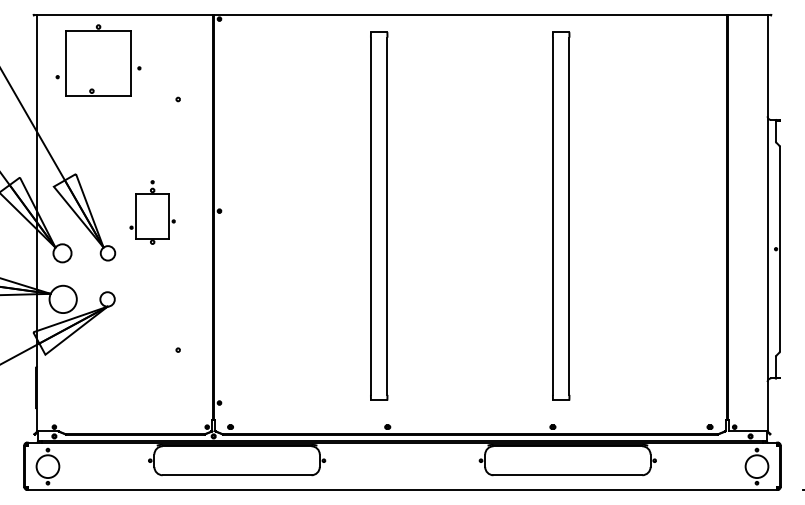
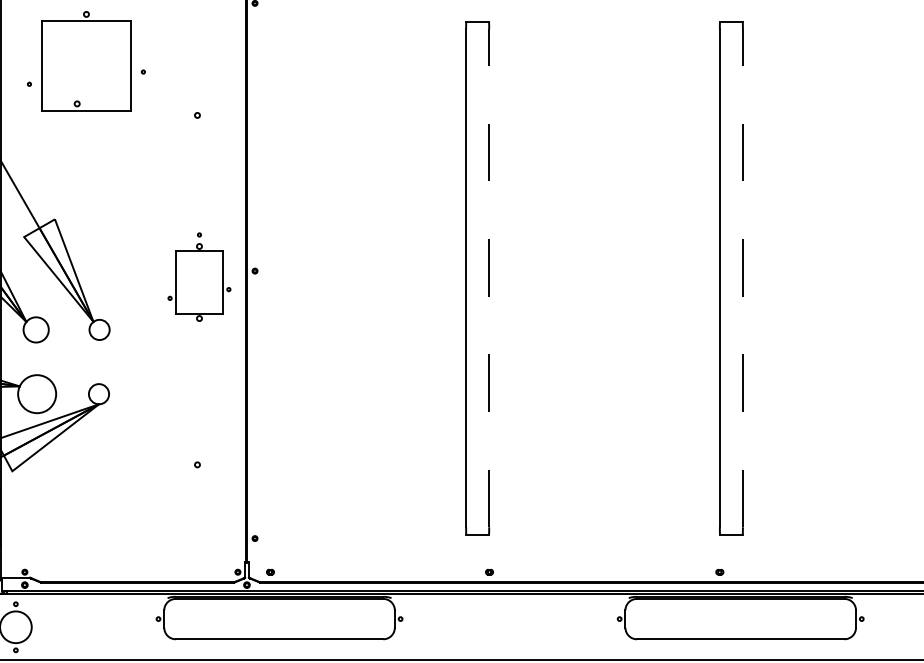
part: (152, 212) -> (199, 277), moved
line: (387, 216) -> (489, 278), solid -> dashed
line: (569, 216) -> (742, 278), solid -> dashed

